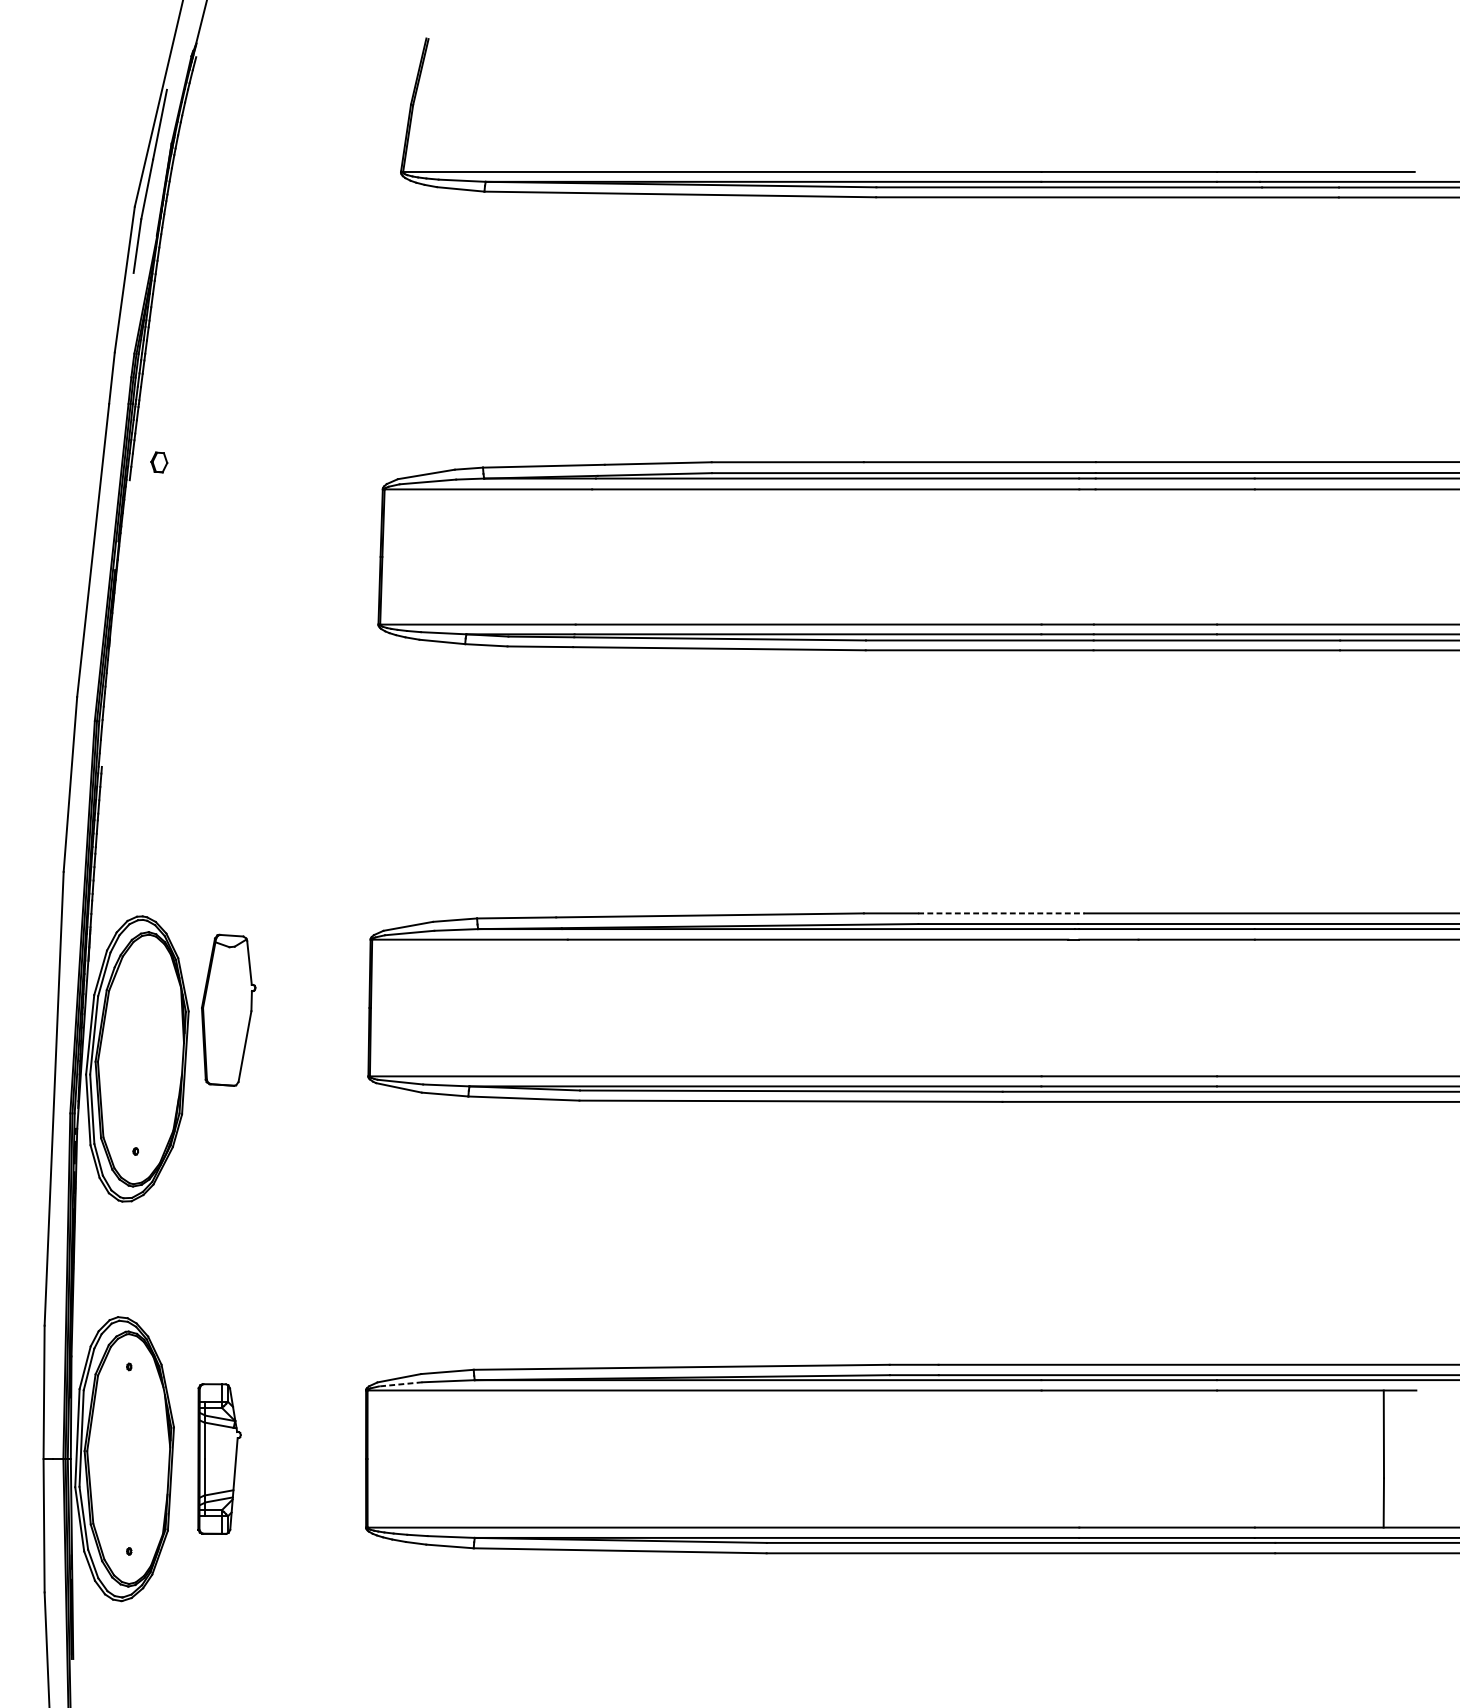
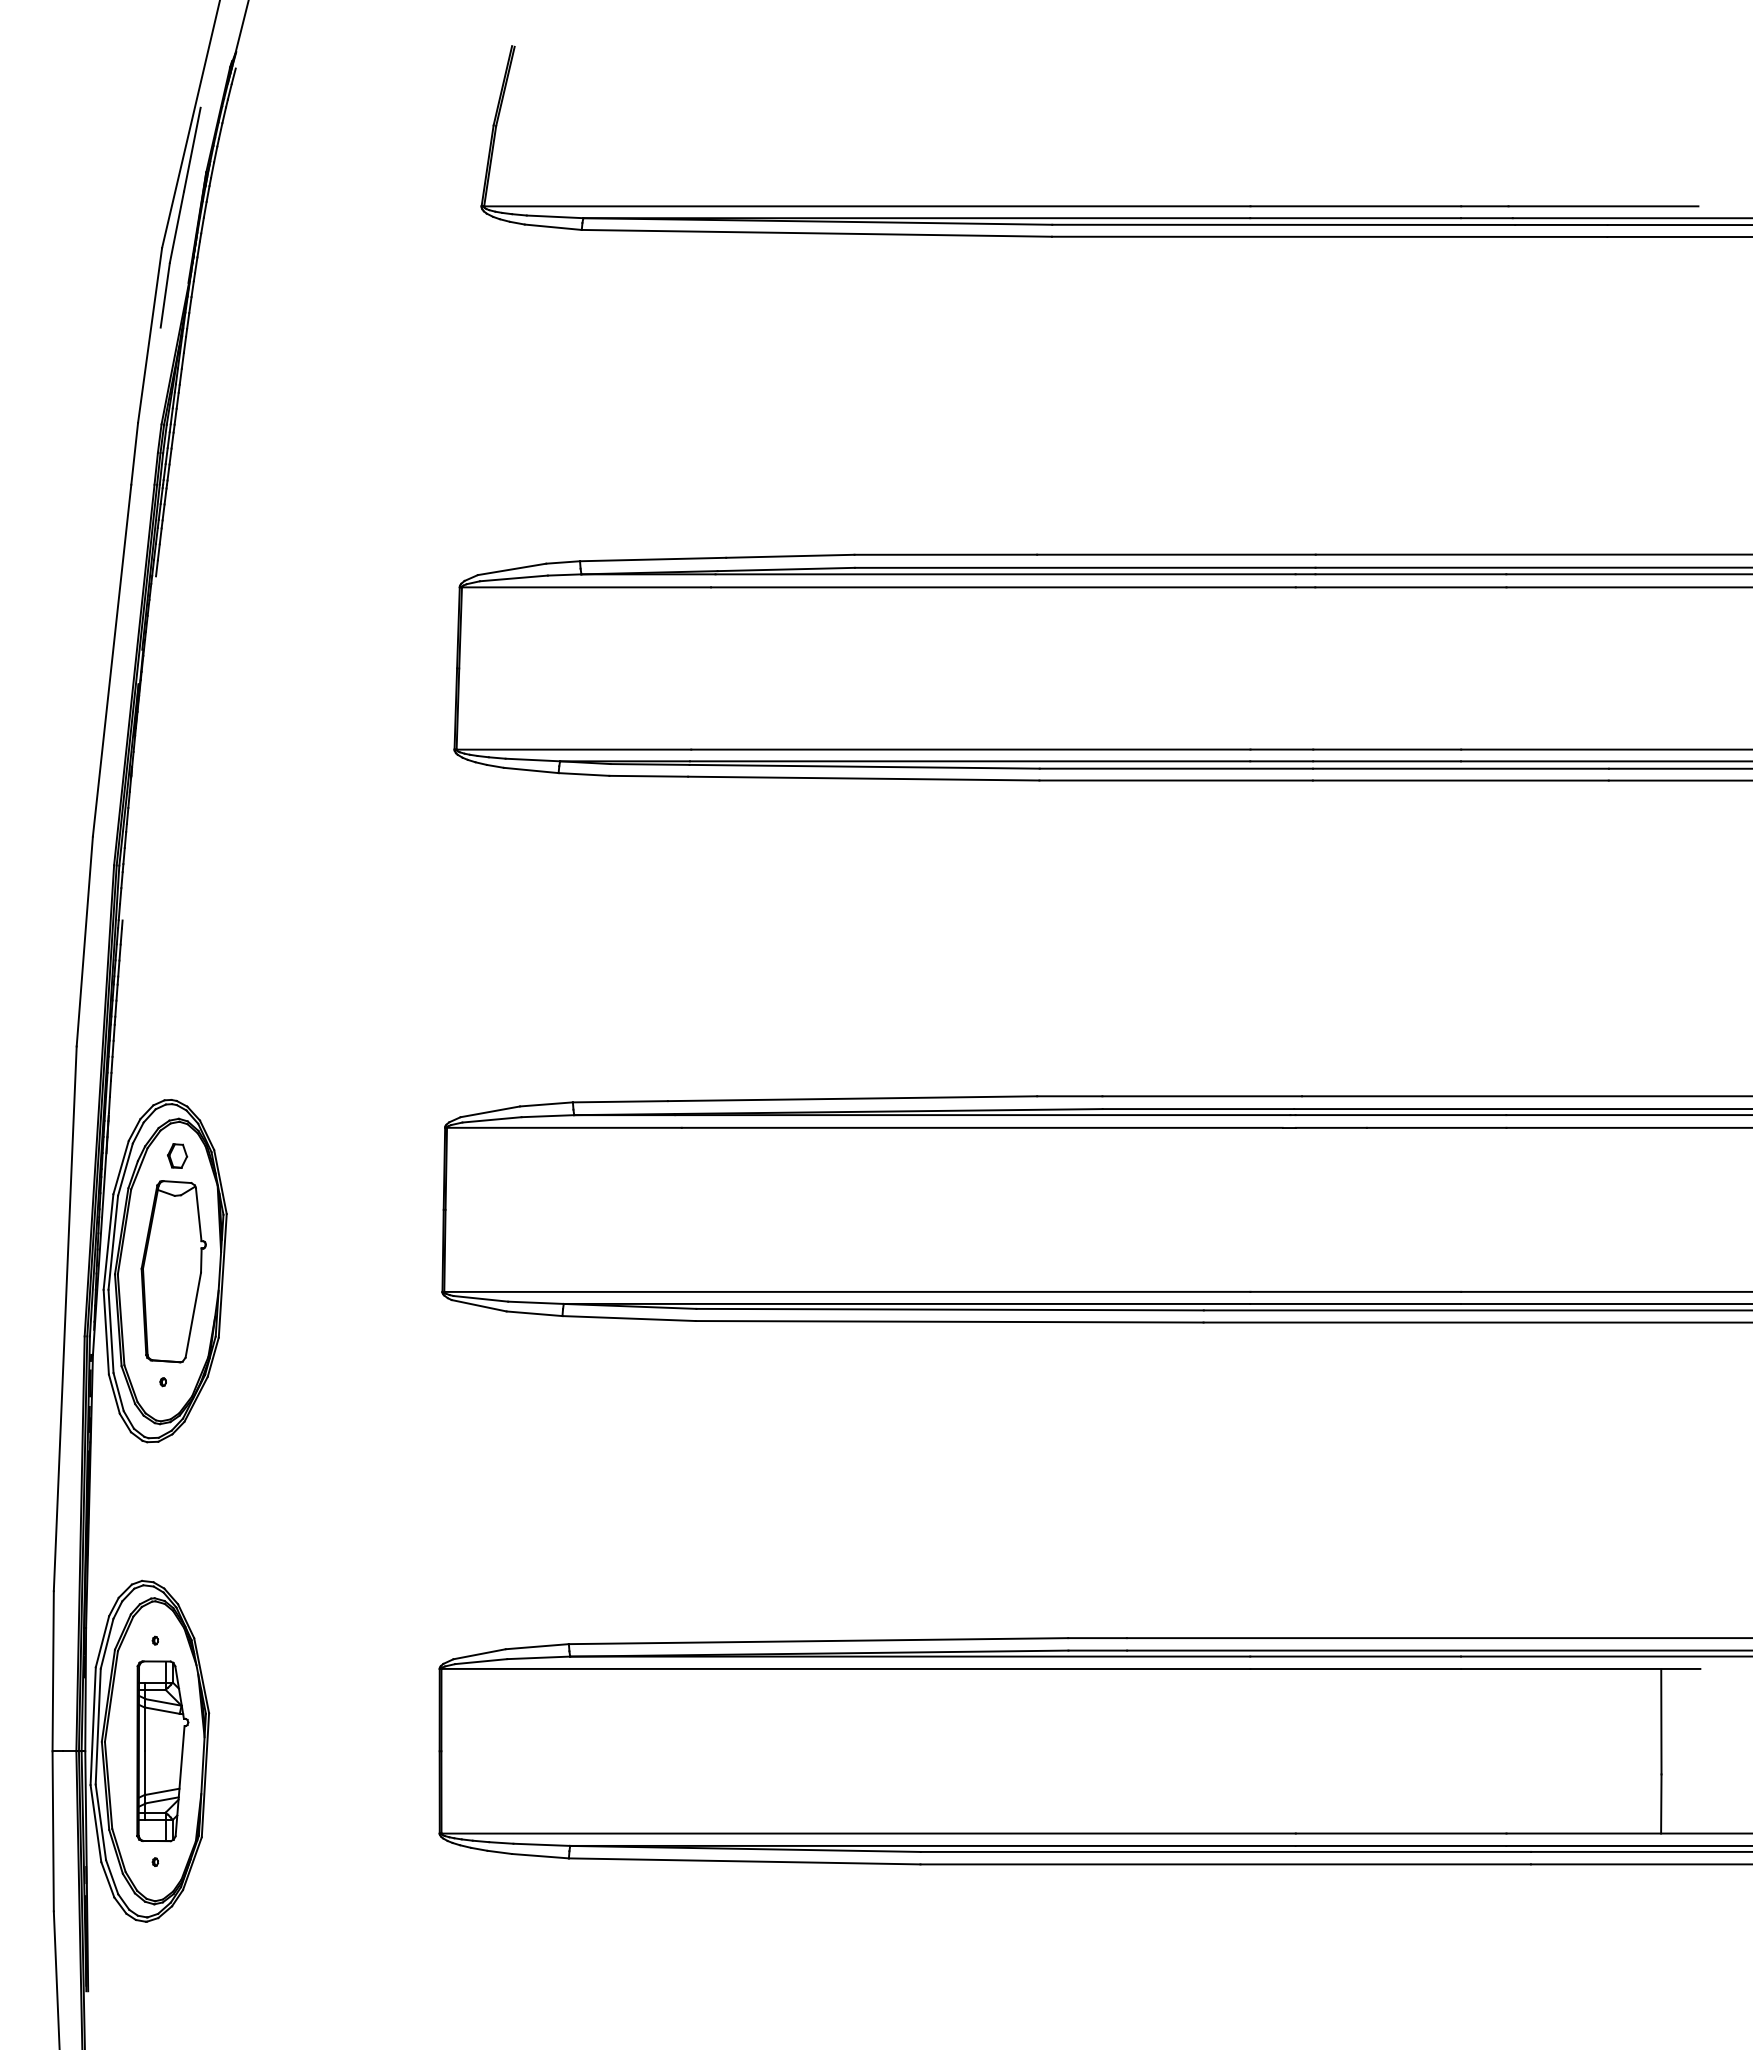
part: (159, 462) -> (177, 1155), moved
line: (1001, 913) -> (1202, 1096), dashed -> solid
part: (228, 1010) -> (173, 1271), moved
line: (400, 1384) -> (480, 1661), dashed -> solid
part: (219, 1459) -> (162, 1751), moved

